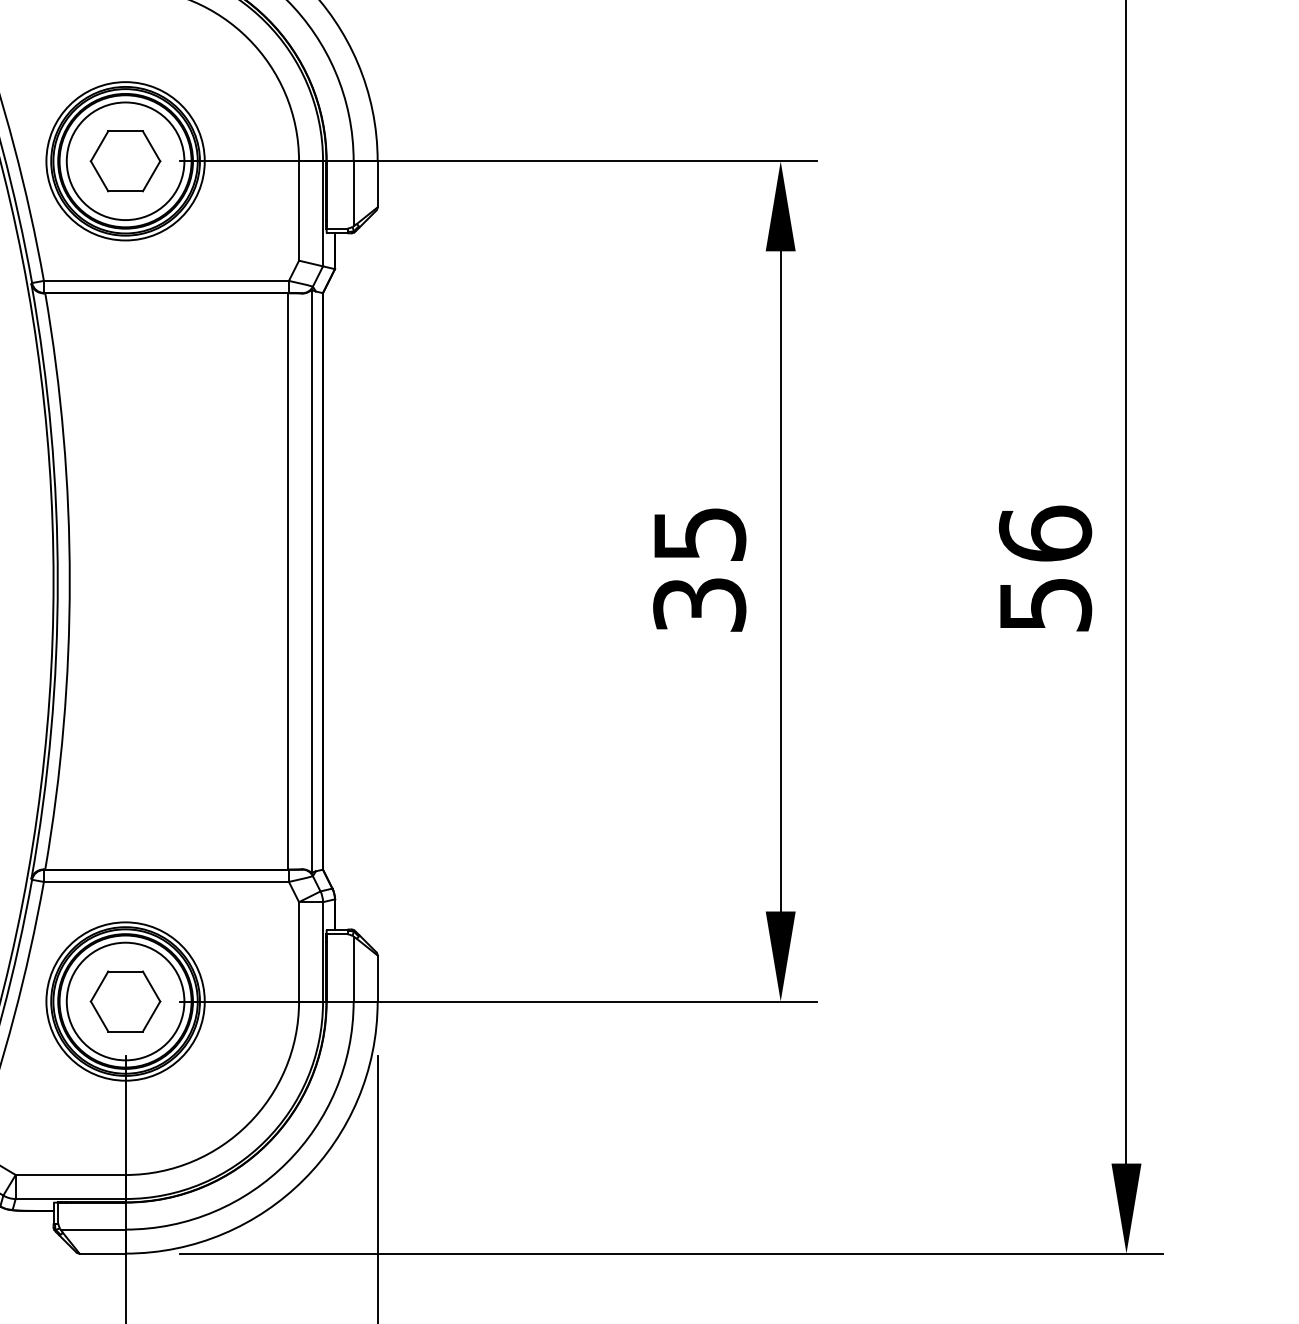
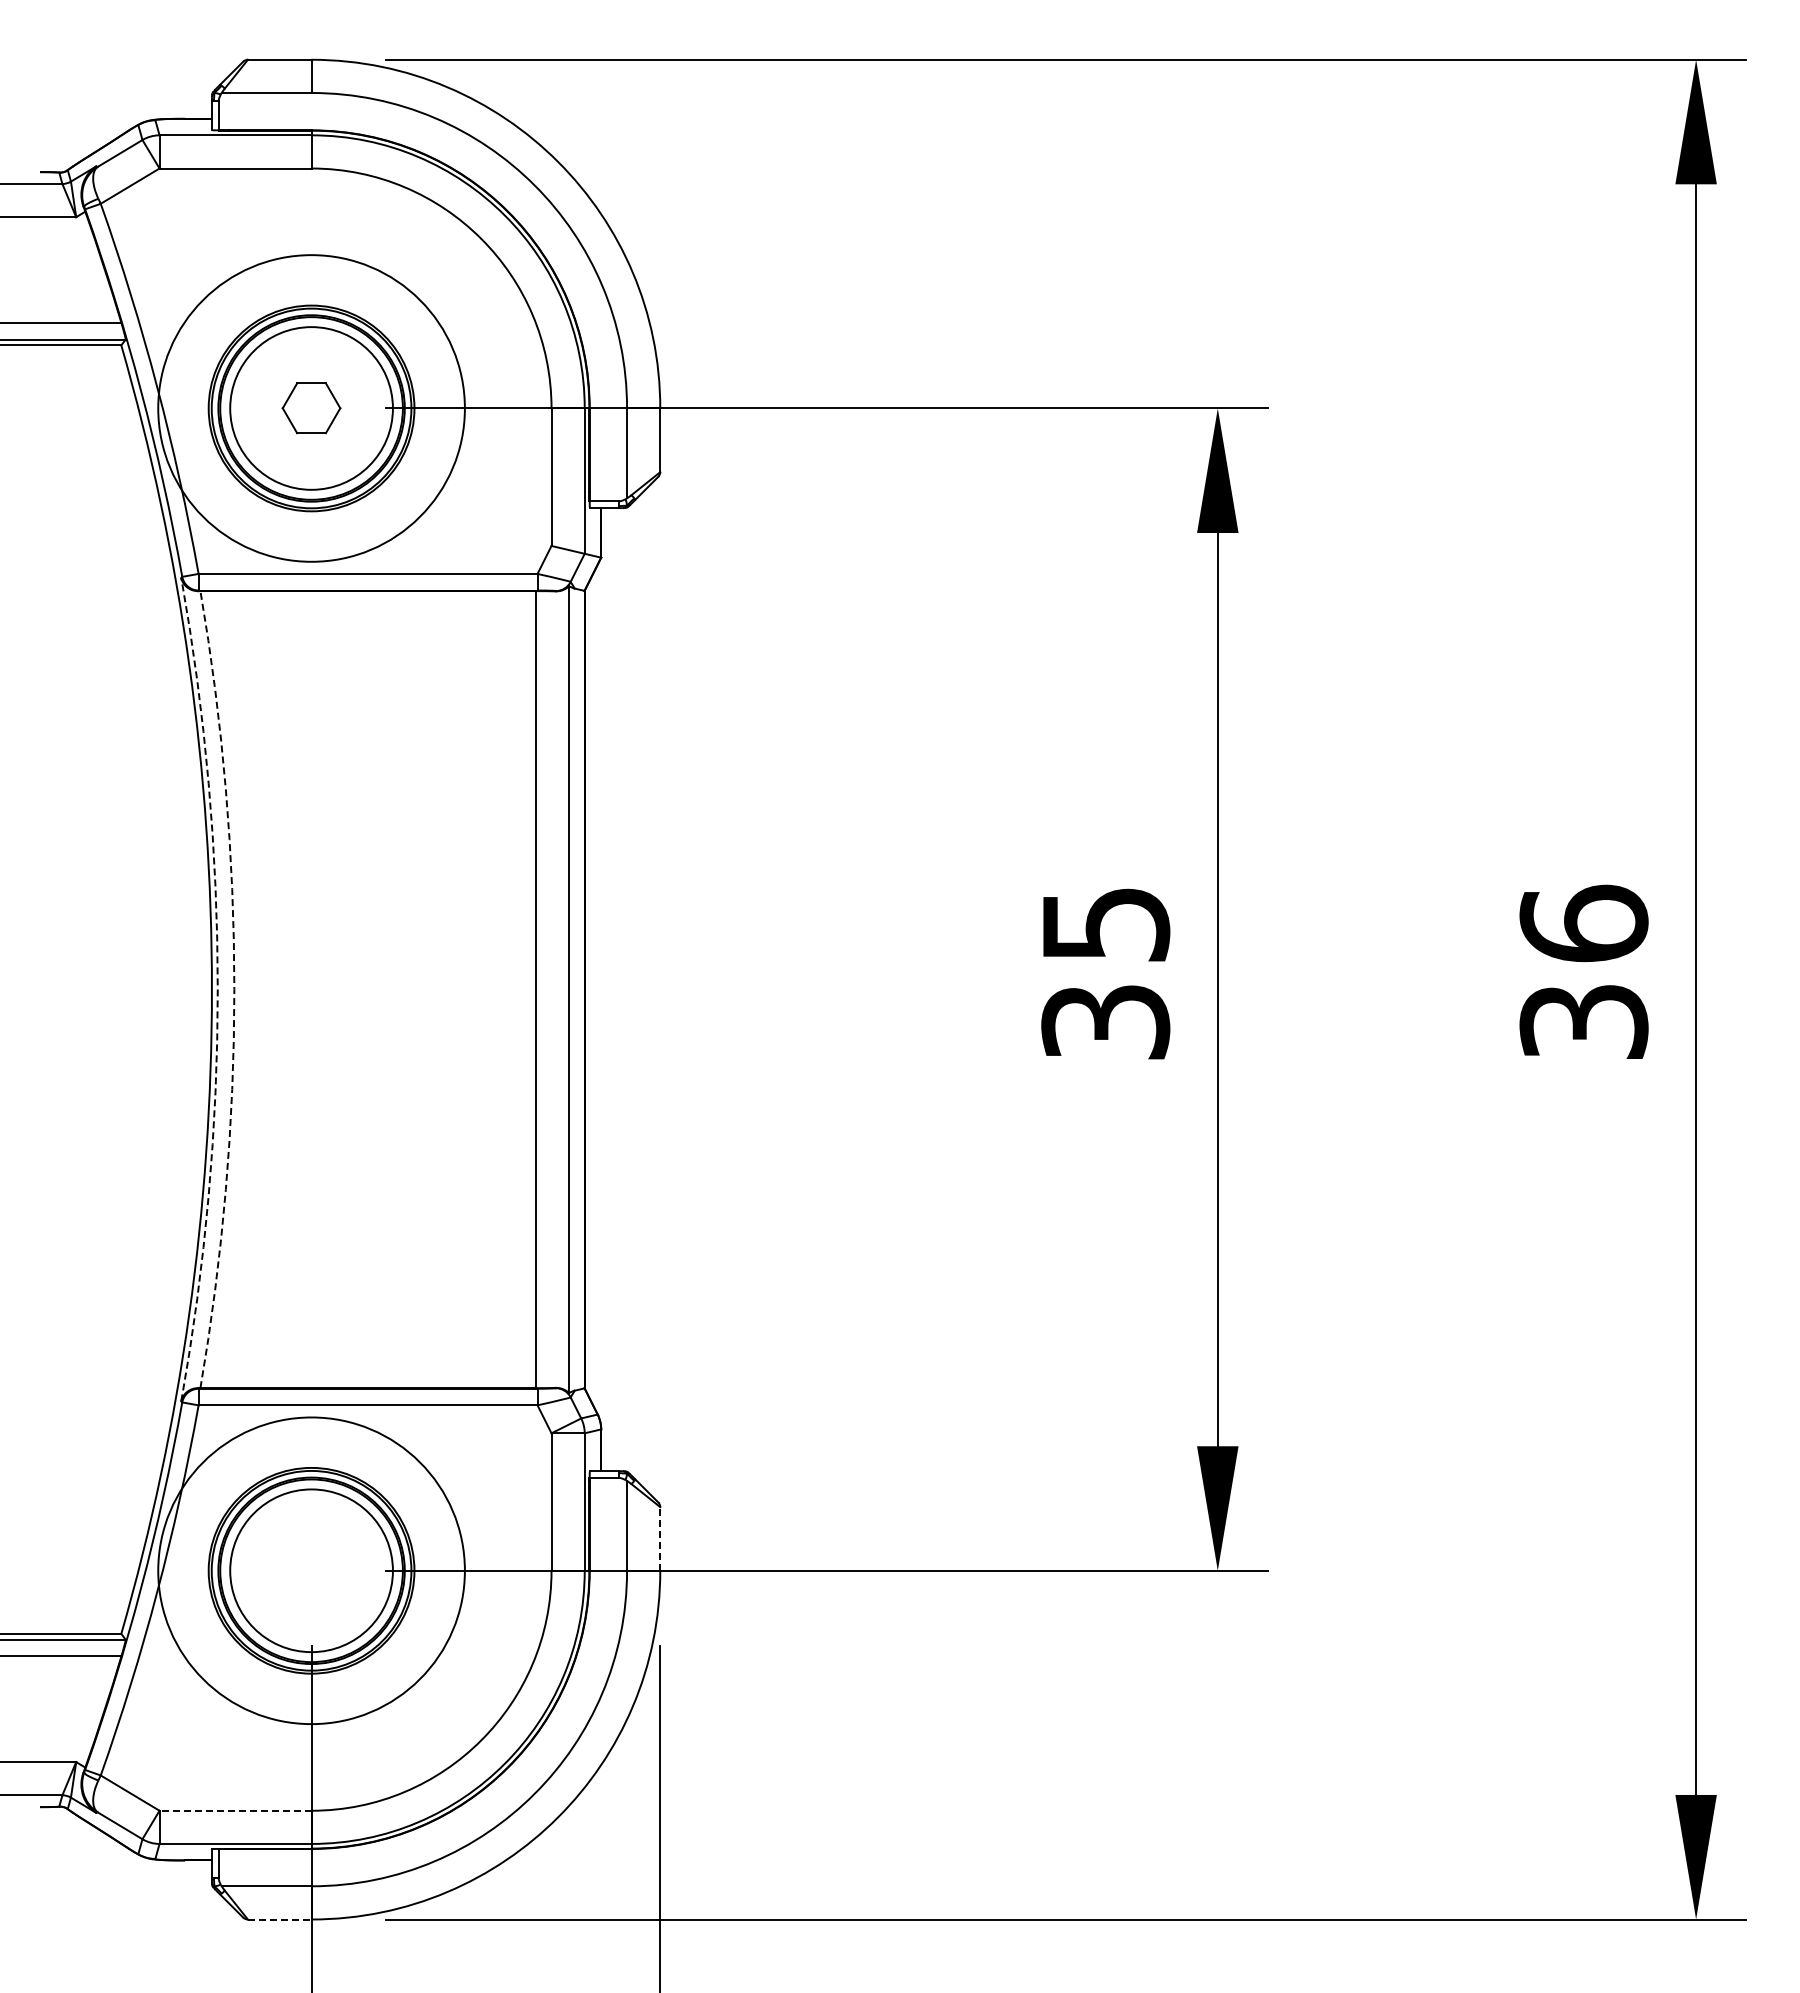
part: (125, 160) -> (311, 407), size x0.6
circle: (125, 161) -> (311, 408), size x1.4
arc: (57, 581) -> (217, 989), solid -> dashed
arc: (69, 581) -> (234, 989), solid -> dashed
text: (1045, 604) -> (1583, 1021), 56 -> 36
line: (377, 978) -> (660, 1538), solid -> dashed
circle: (125, 1001) -> (311, 1570), size x1.4
part: (125, 1001) -> (311, 1570), removed
line: (70, 1174) -> (235, 1810), solid -> dashed
line: (102, 1253) -> (279, 1919), solid -> dashed

